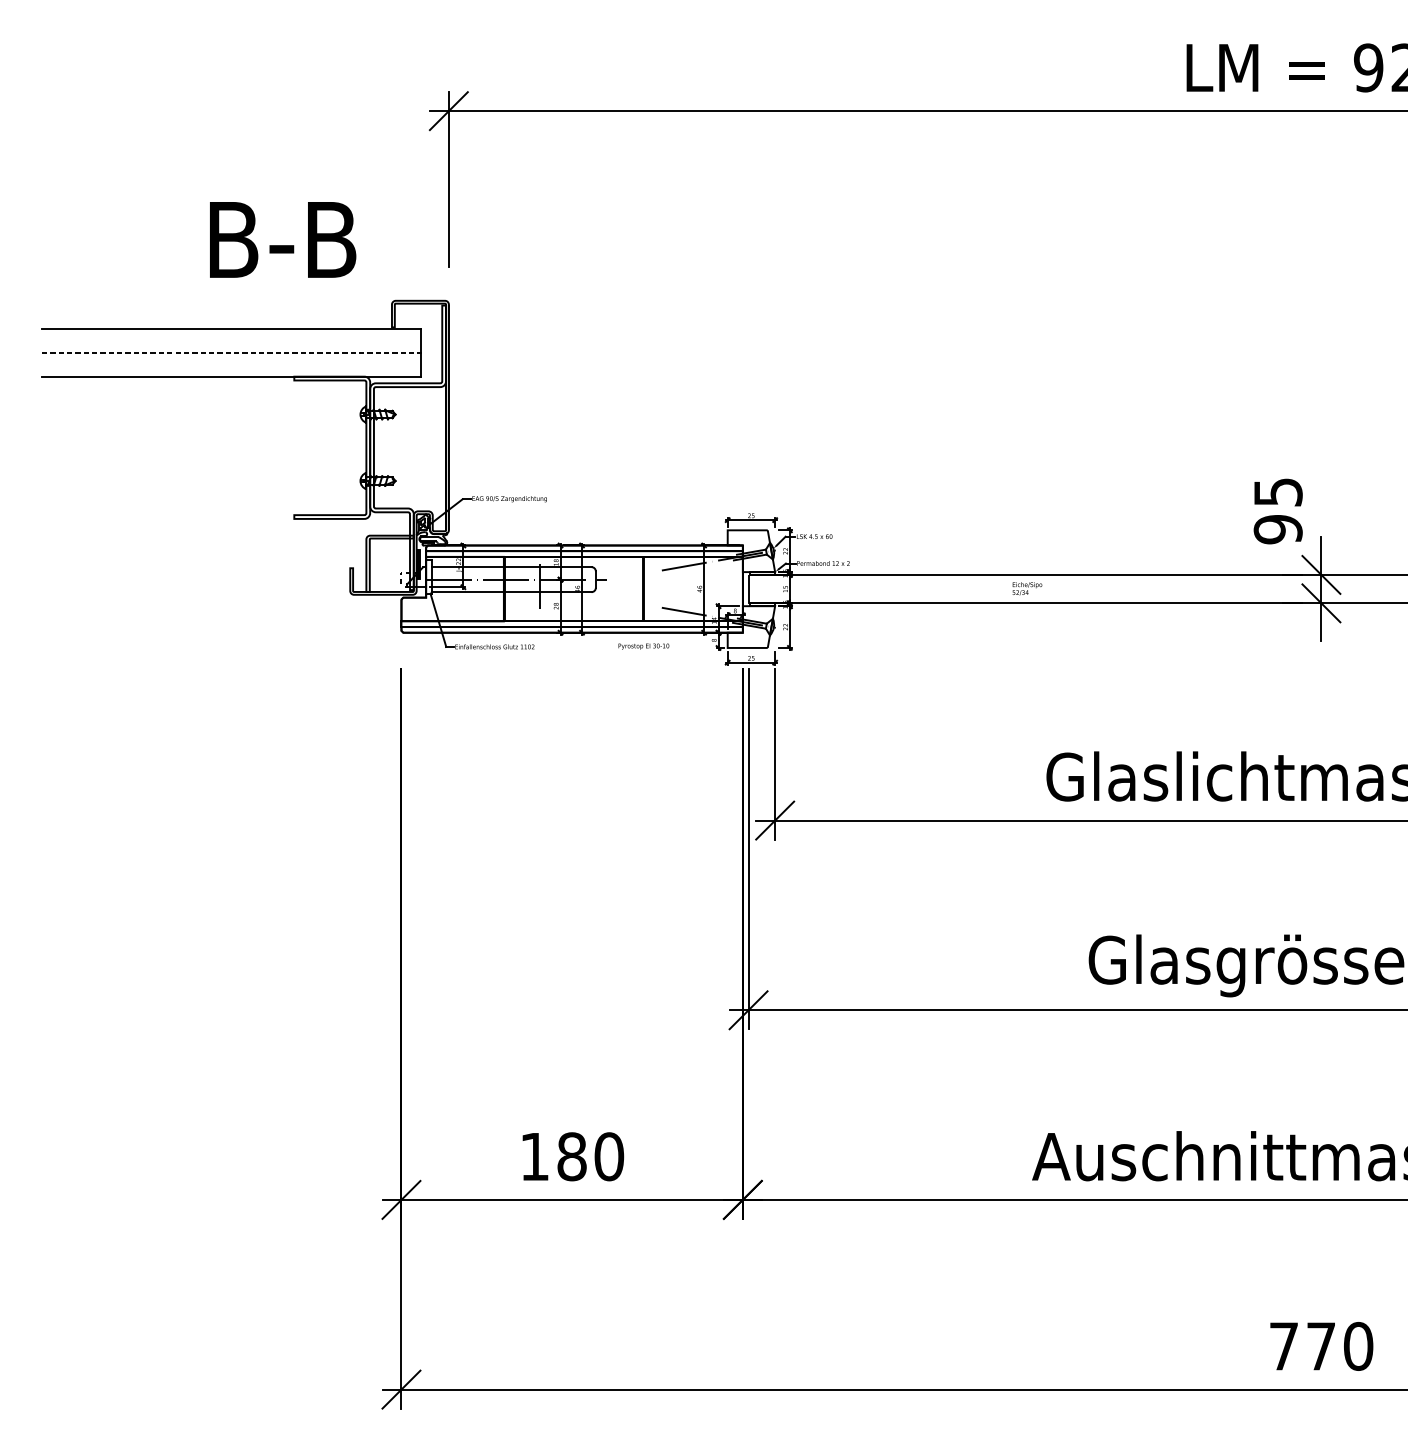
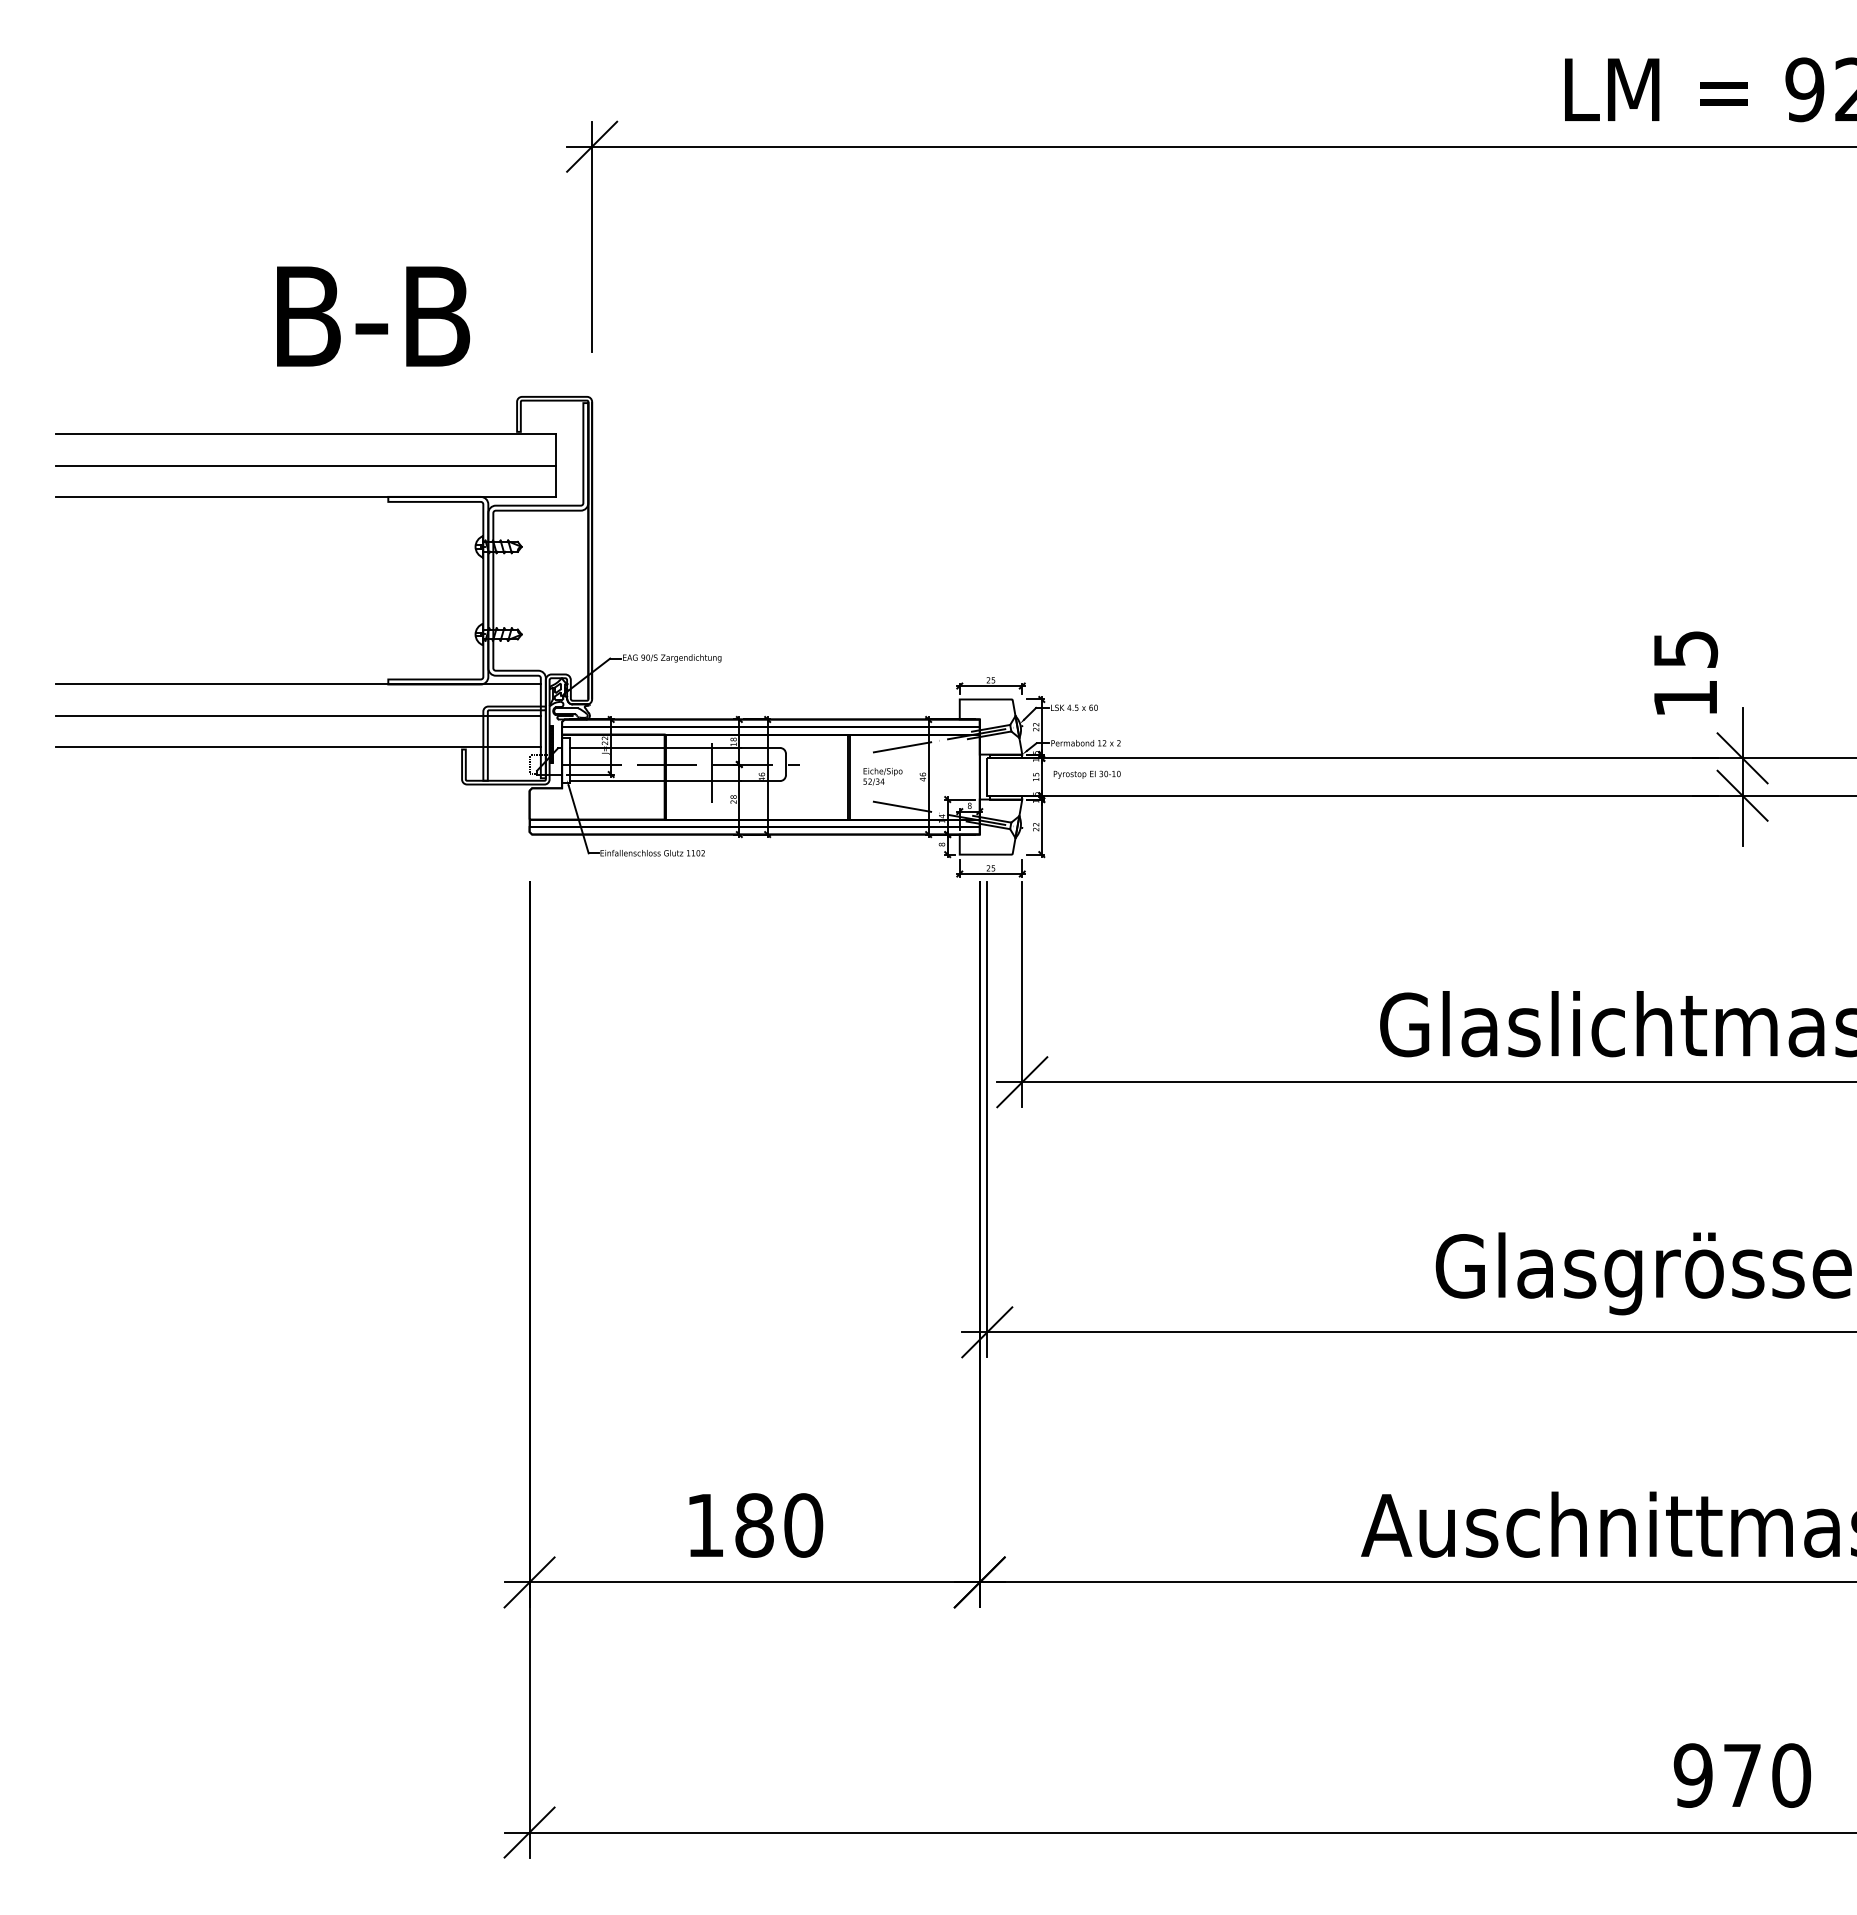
line: (232, 352) -> (306, 465), dashed -> solid
line: (225, 518) -> (297, 684), added
text: (1278, 529) -> (1685, 698), 95 -> 15
line: (225, 542) -> (297, 715), added
line: (225, 566) -> (297, 747), added
text: (1027, 588) -> (882, 776), moved
text: (643, 646) -> (1086, 774), moved
text: (1283, 1346) -> (1692, 1775), 770 -> 970

